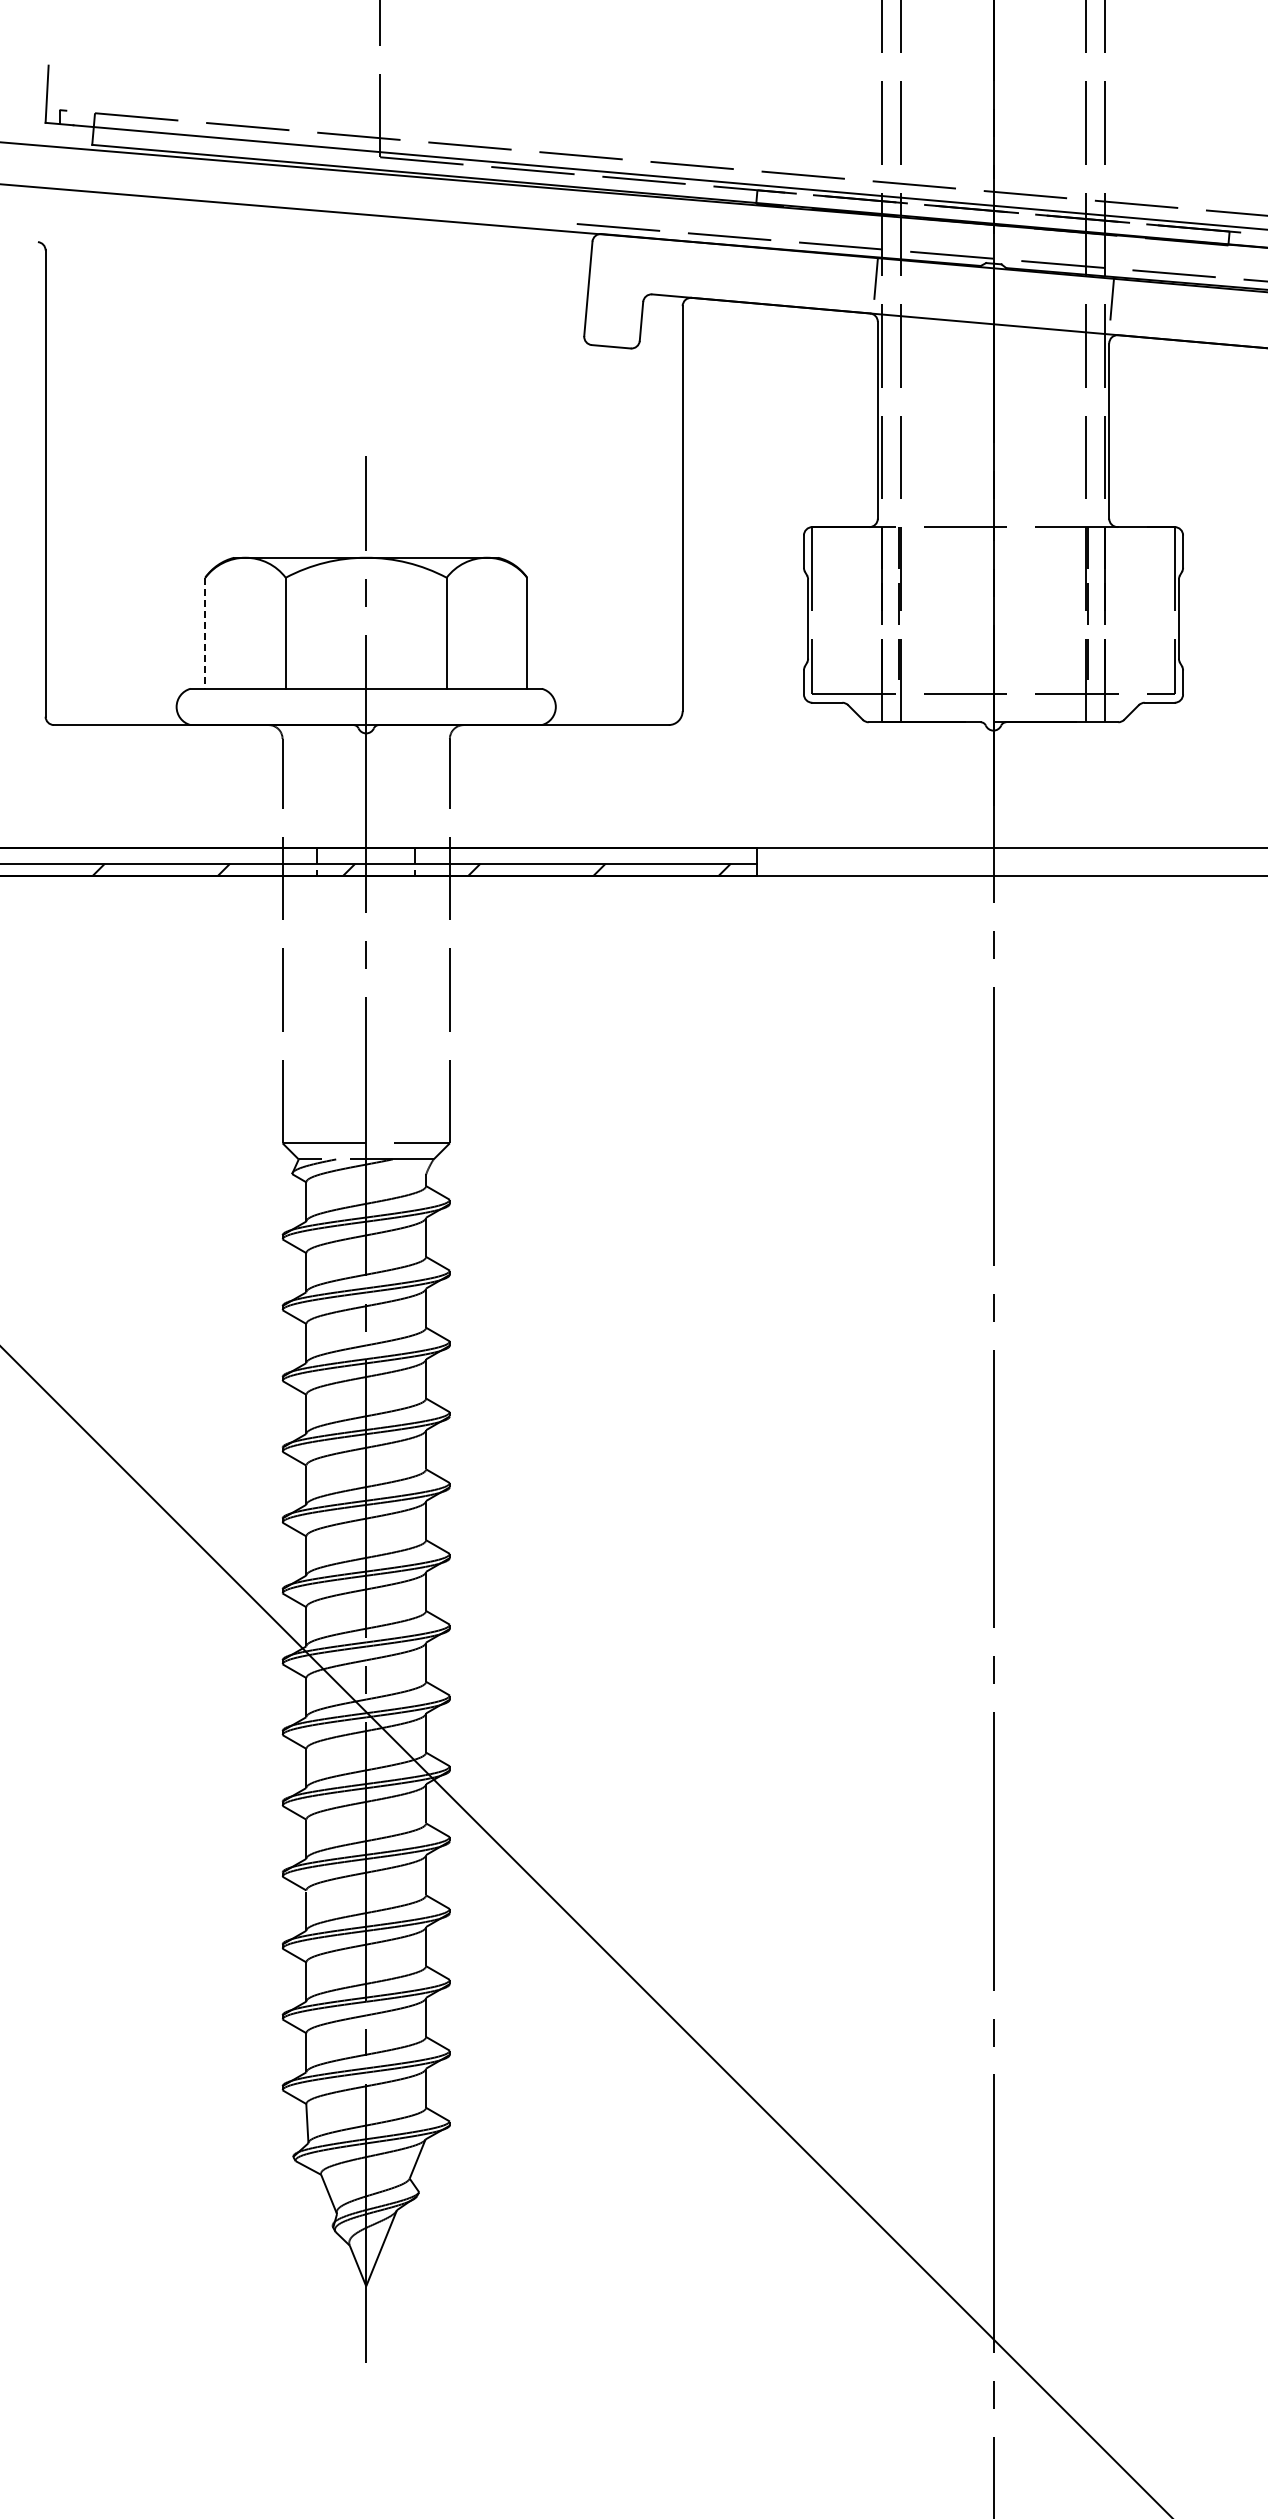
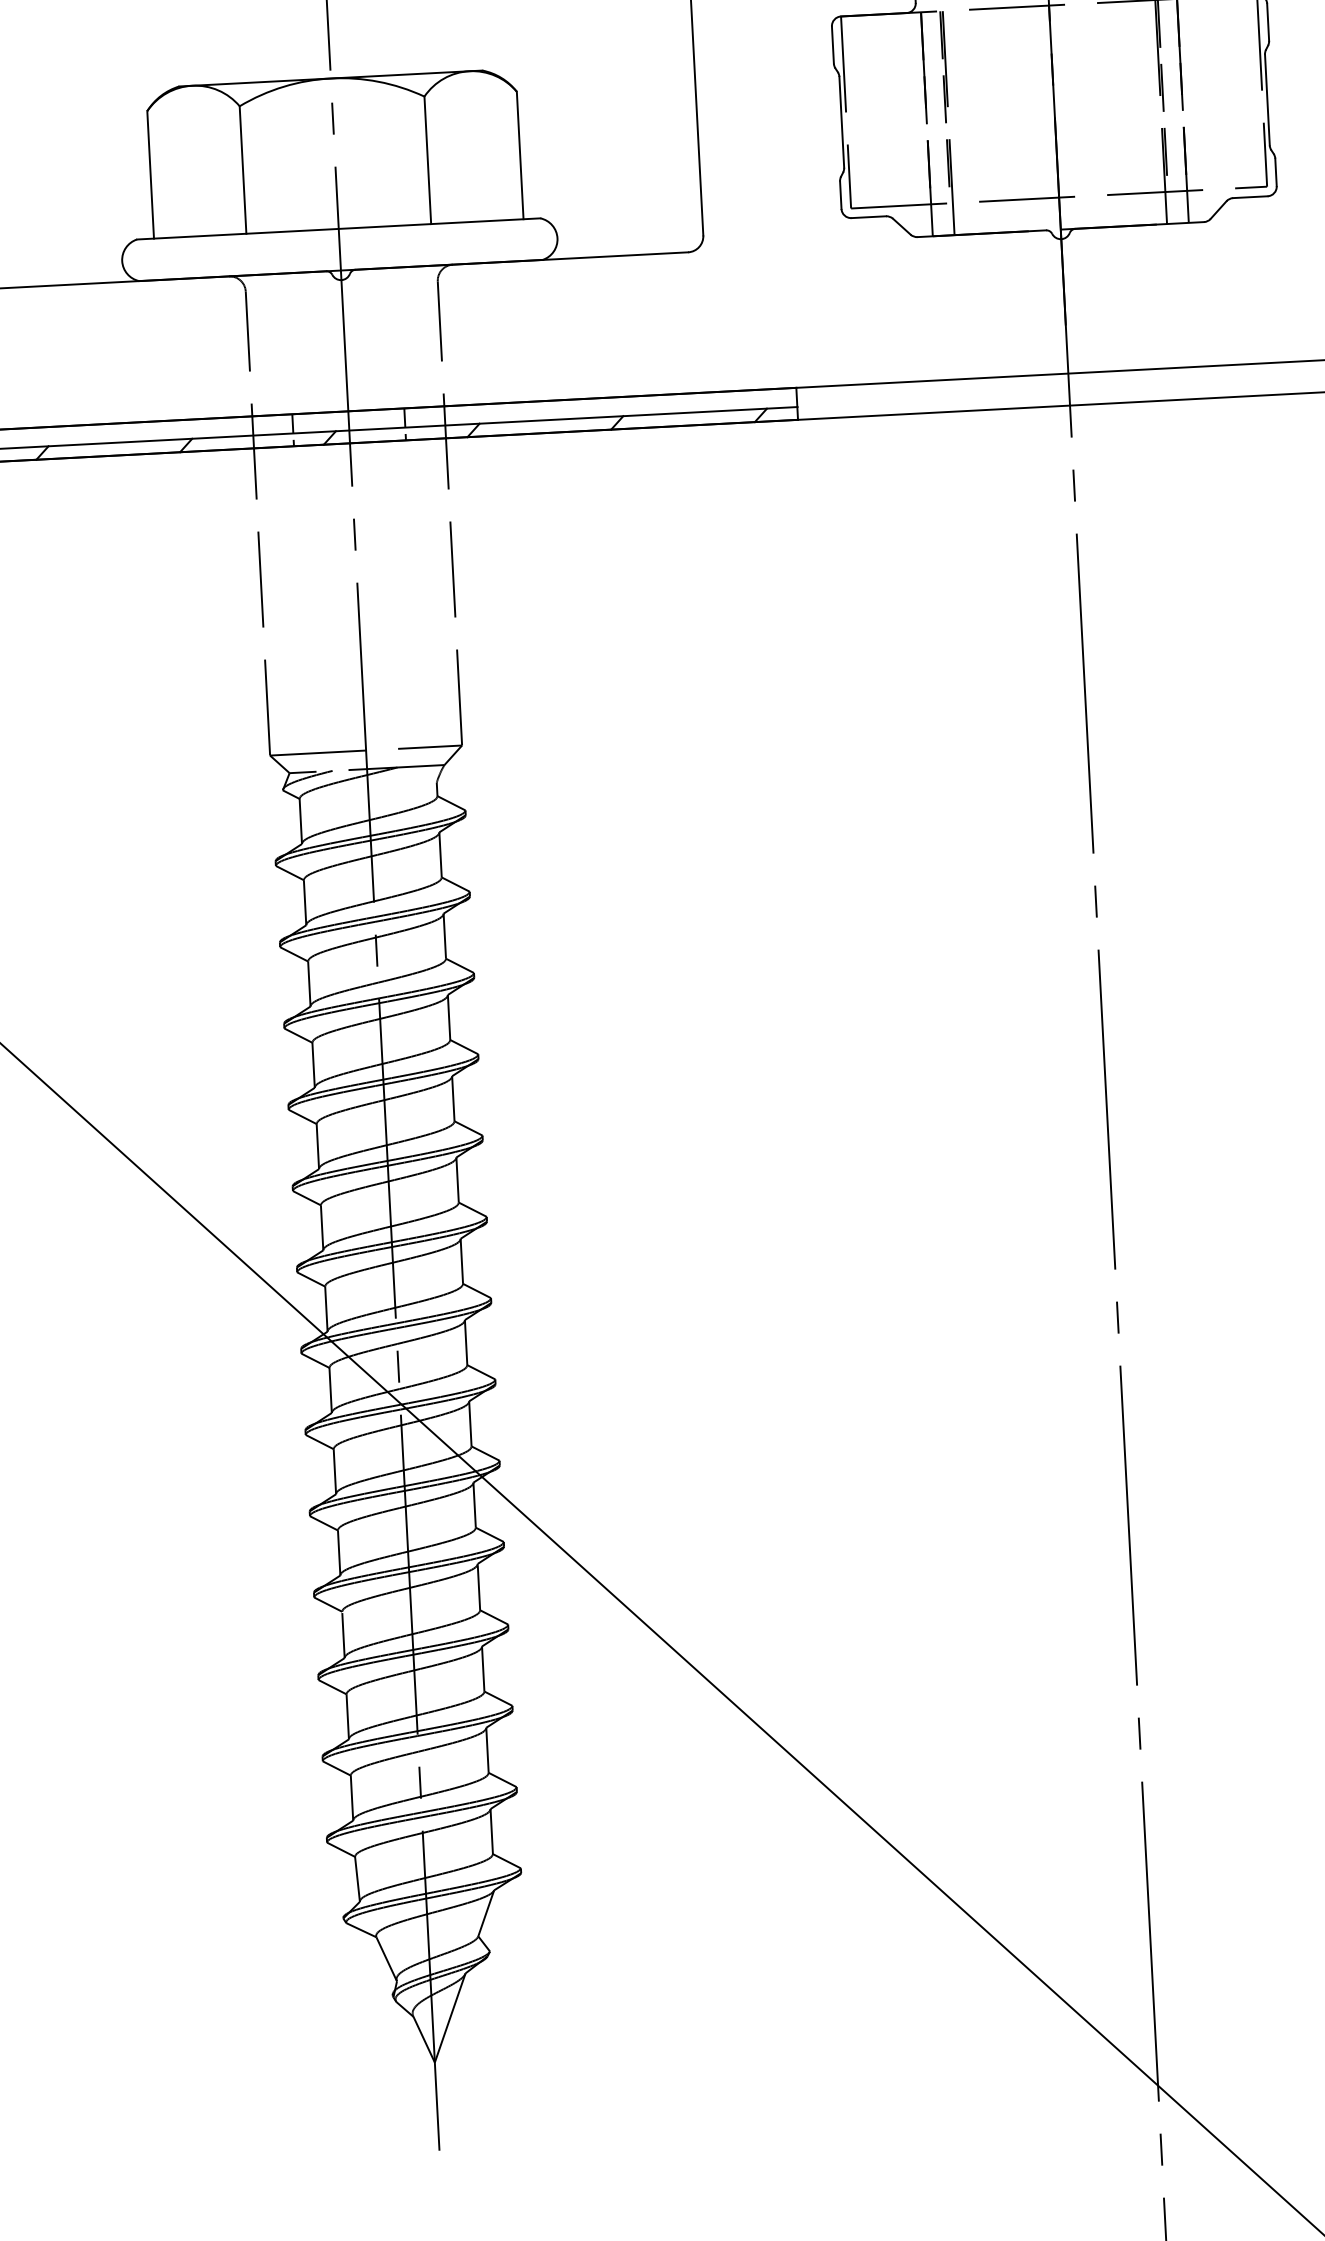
line: (205, 633) -> (150, 175), dashed -> solid

